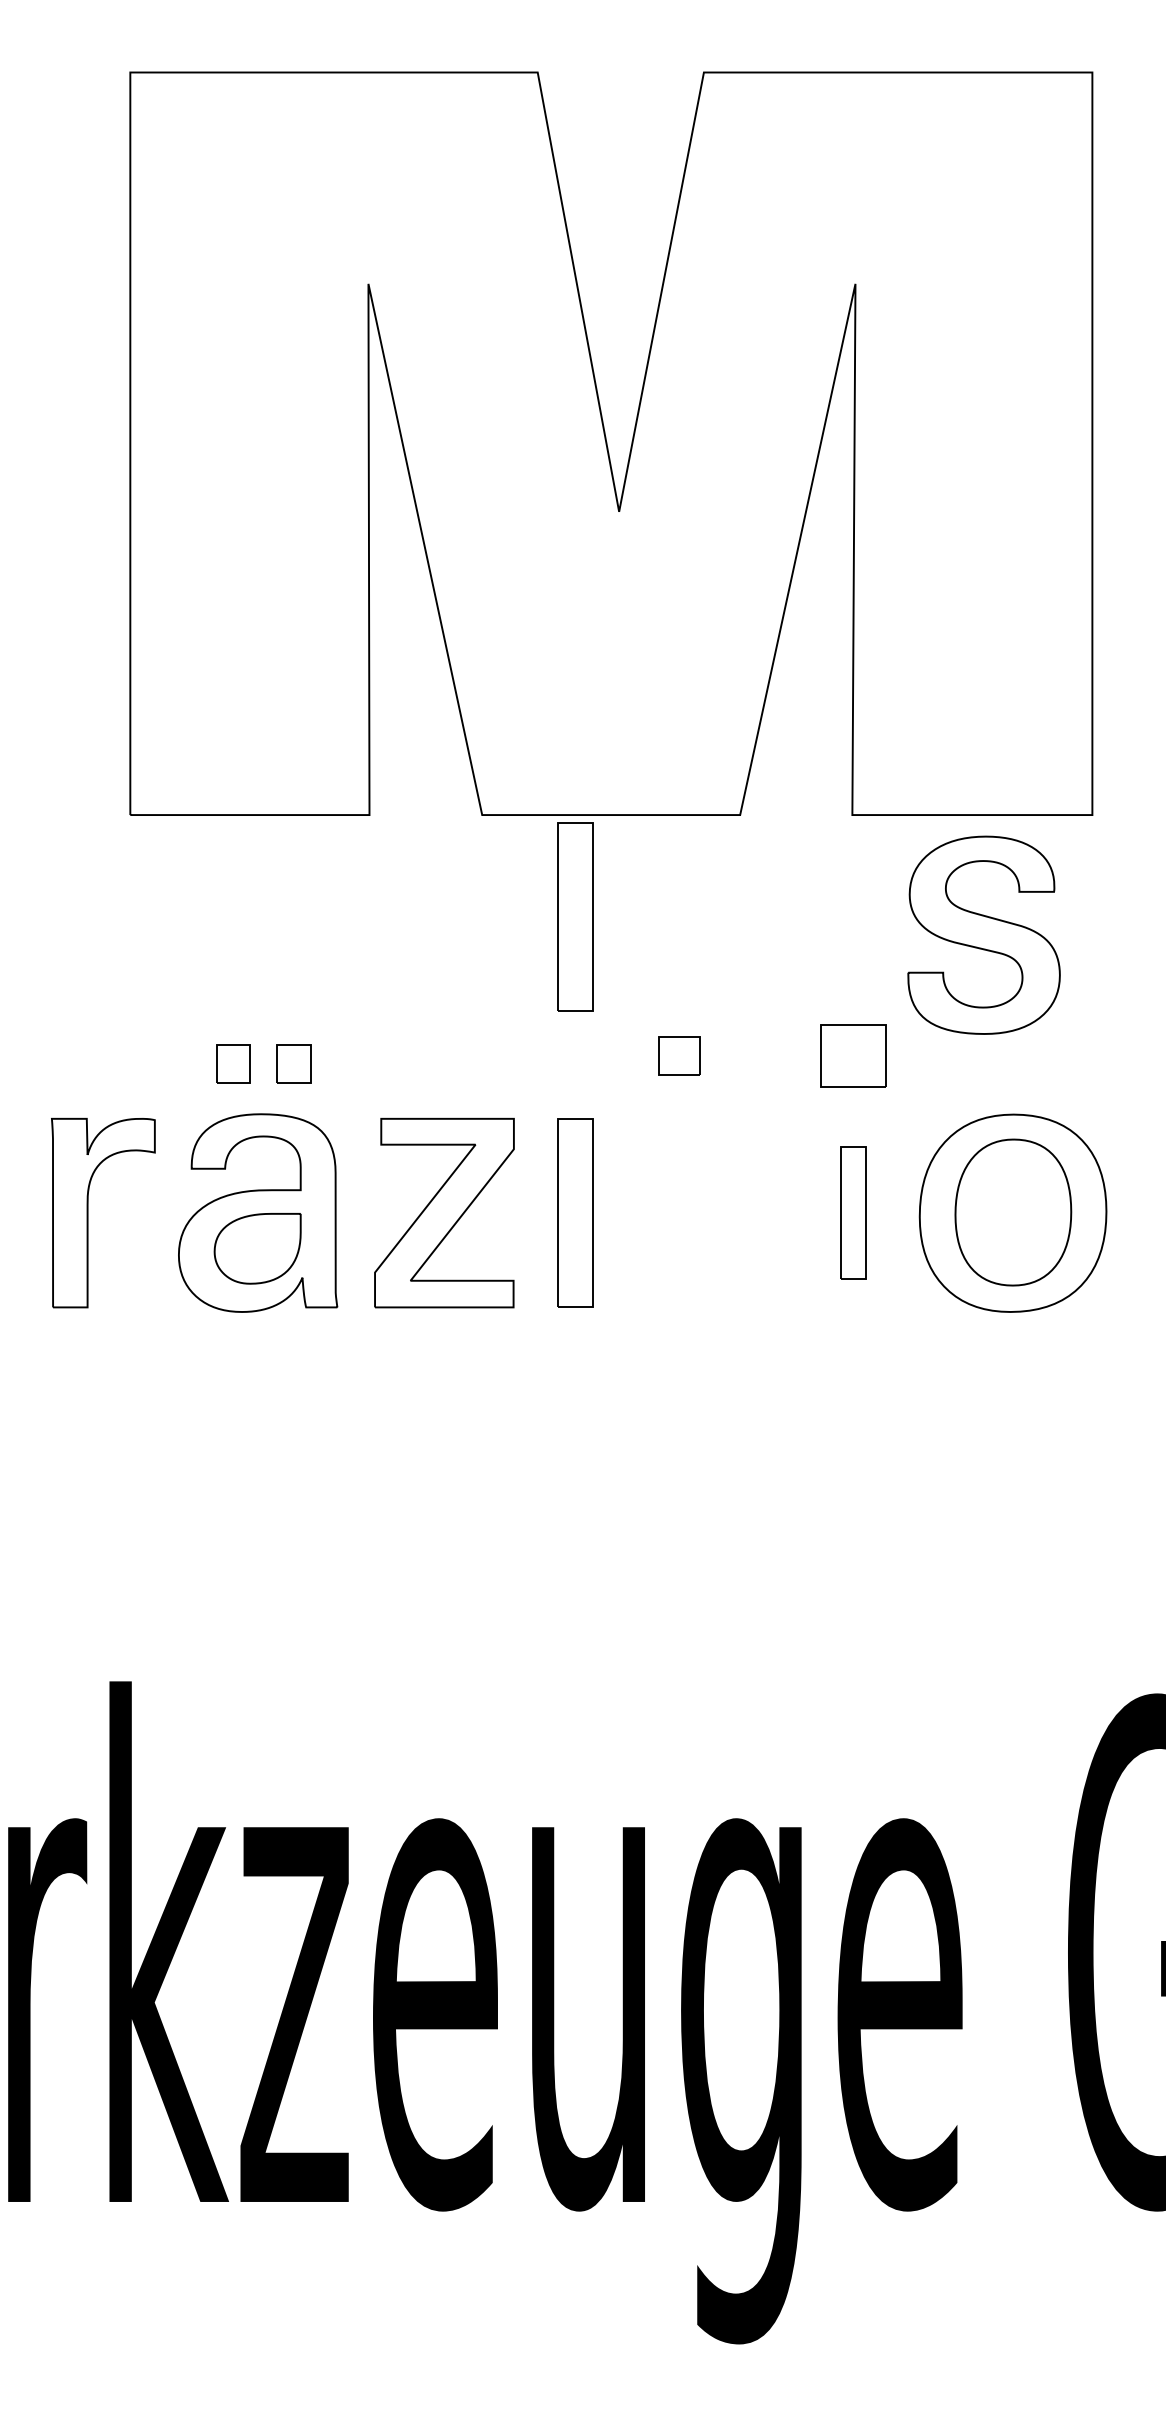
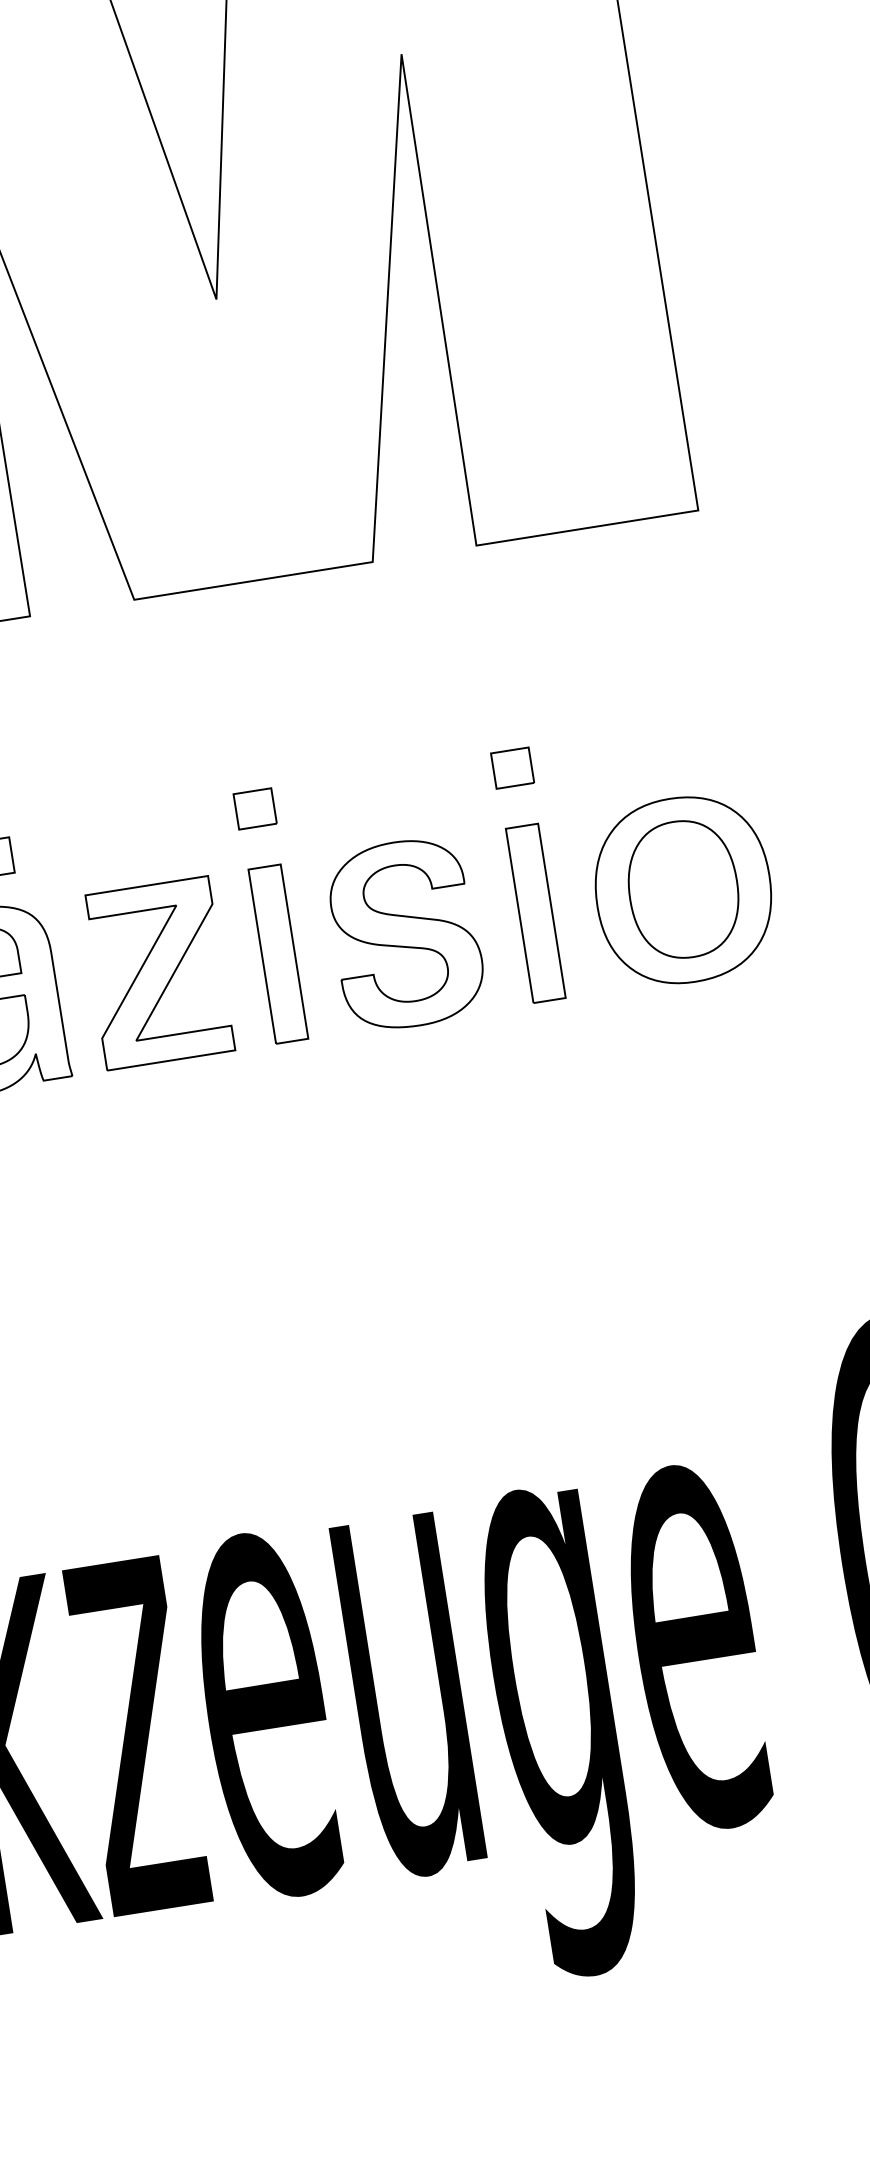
part: (575, 916) -> (235, 679), removed
part: (983, 934) -> (405, 933), moved
part: (679, 1055) -> (254, 808), moved
part: (853, 1055) -> (512, 767), size x0.62
part: (853, 1212) -> (535, 912), size x1.43

